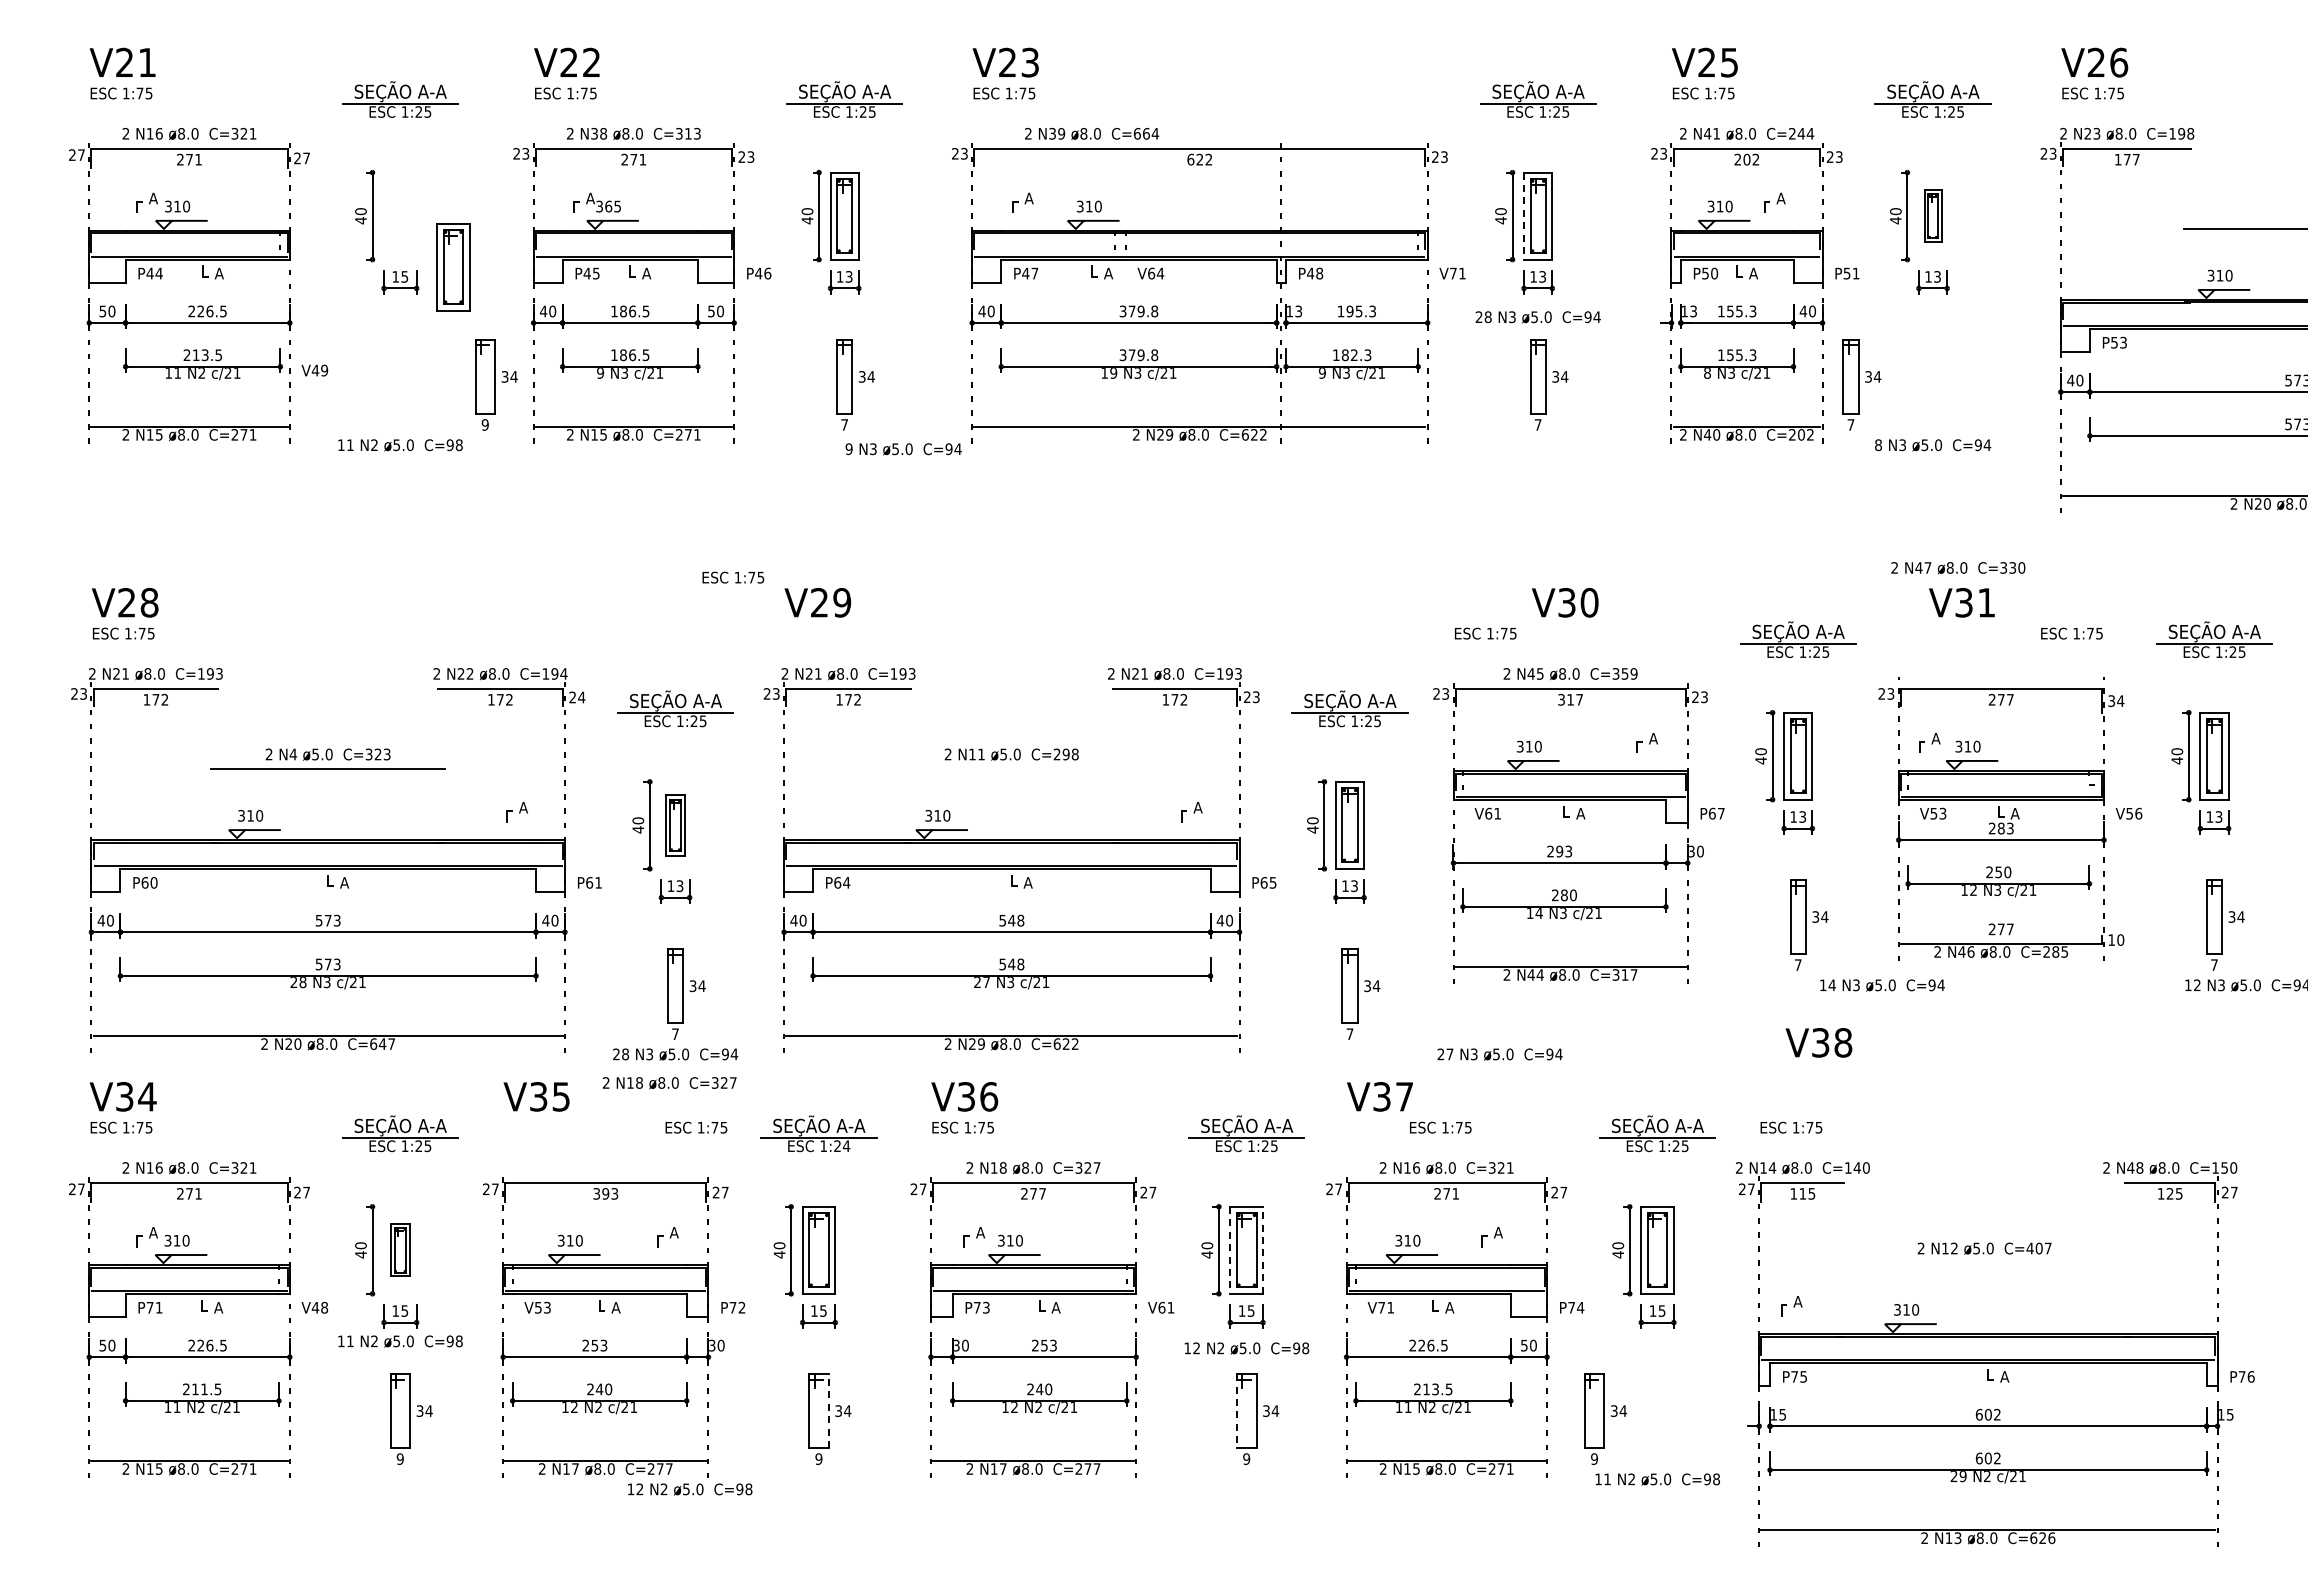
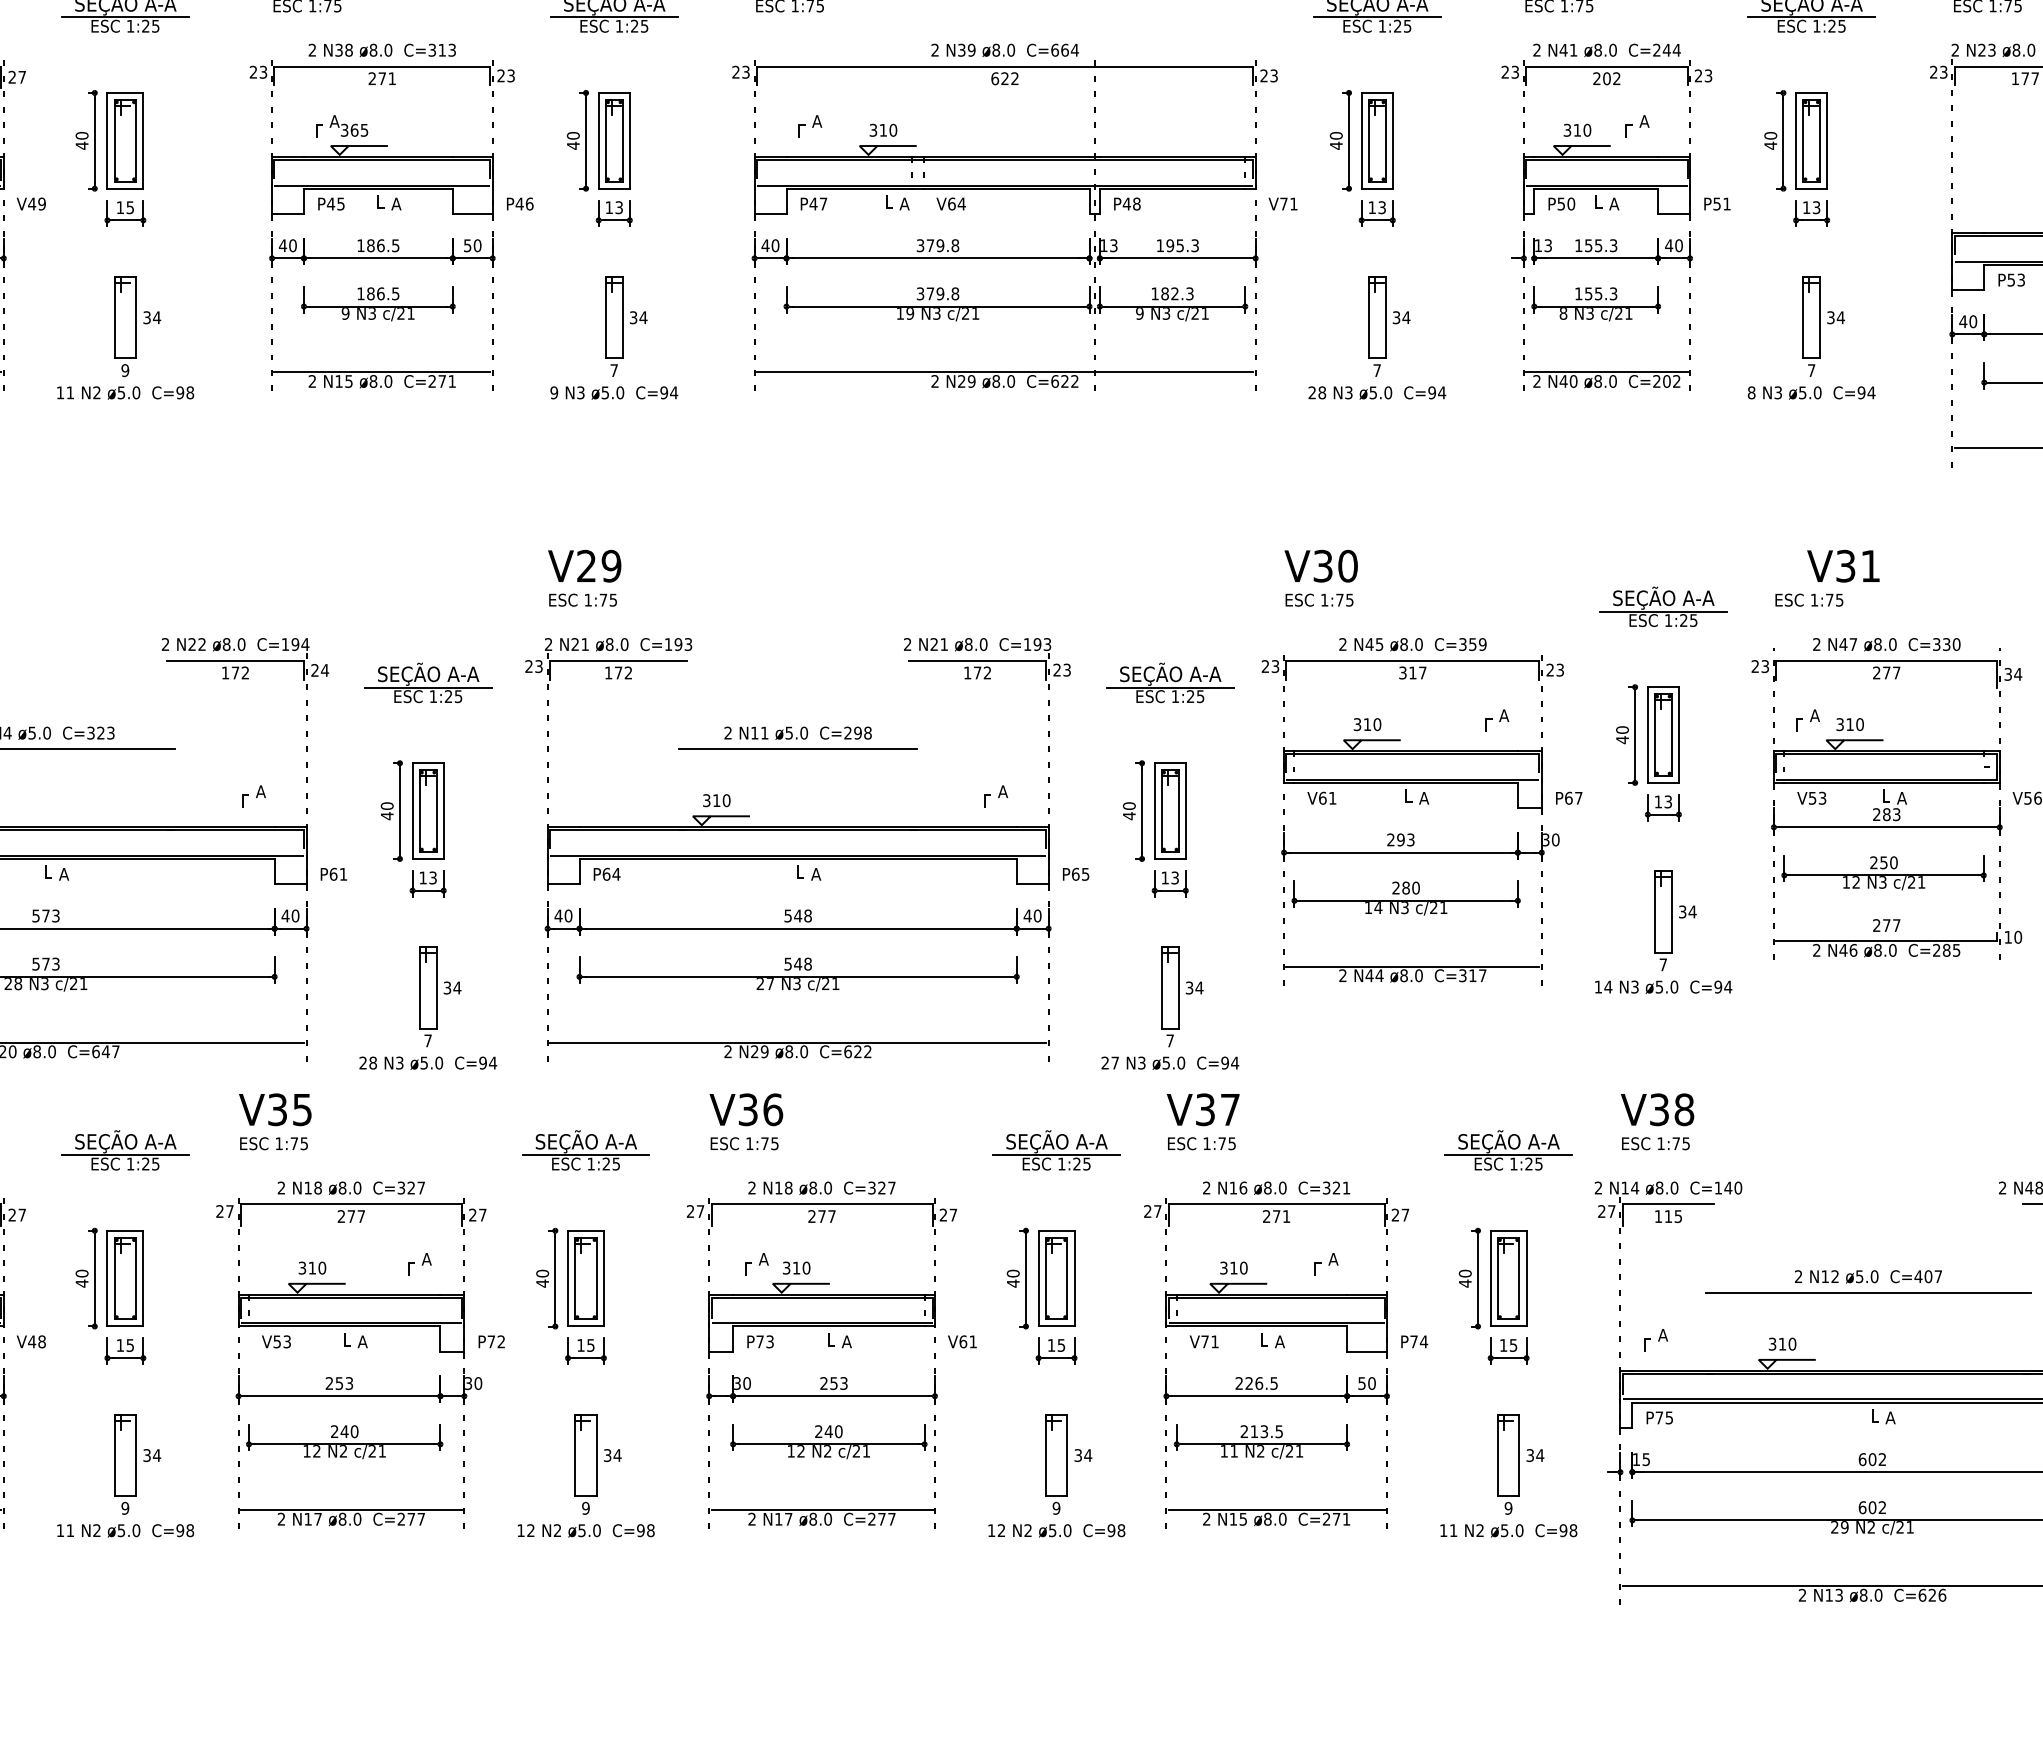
text: (1092, 133) -> (1005, 49), moved
line: (1524, 216) -> (1362, 141), dashed -> solid
part: (1932, 216) -> (1811, 141), size x1.67
part: (453, 267) -> (125, 141), moved
text: (1537, 317) -> (1376, 393), moved
text: (314, 370) -> (30, 203), moved
part: (496, 384) -> (137, 326), moved
part: (1861, 384) -> (1823, 326), moved
text: (903, 449) -> (614, 393), moved
text: (1958, 568) -> (1886, 645), moved
text: (733, 577) -> (583, 600), moved
text: (1565, 602) -> (1321, 565), moved
text: (2071, 633) -> (1808, 600), moved
line: (1011, 769) -> (797, 749), added
part: (675, 825) -> (428, 811), size x1.43
text: (1882, 985) -> (1663, 987), moved
text: (1818, 1042) -> (1657, 1109), moved
text: (1499, 1054) -> (1169, 1063), moved
text: (669, 1083) -> (351, 1188), moved
text: (696, 1127) -> (274, 1143), moved
text: (1440, 1127) -> (1201, 1143), moved
text: (846, 1146) -> (616, 1164), 1:24 -> 1:25
text: (605, 1193) -> (351, 1216), 393 -> 277
part: (400, 1250) -> (125, 1278), size x1.67
line: (1230, 1250) -> (1038, 1278), dashed -> solid
line: (1263, 1250) -> (1075, 1278), dashed -> solid
line: (1984, 1263) -> (1868, 1293), added
text: (400, 1341) -> (125, 1530), moved
text: (1246, 1348) -> (1056, 1530), moved
line: (828, 1411) -> (596, 1455), dashed -> solid
line: (1236, 1411) -> (1045, 1455), dashed -> solid
part: (1605, 1418) -> (1520, 1463), moved
text: (690, 1489) -> (586, 1530), moved

